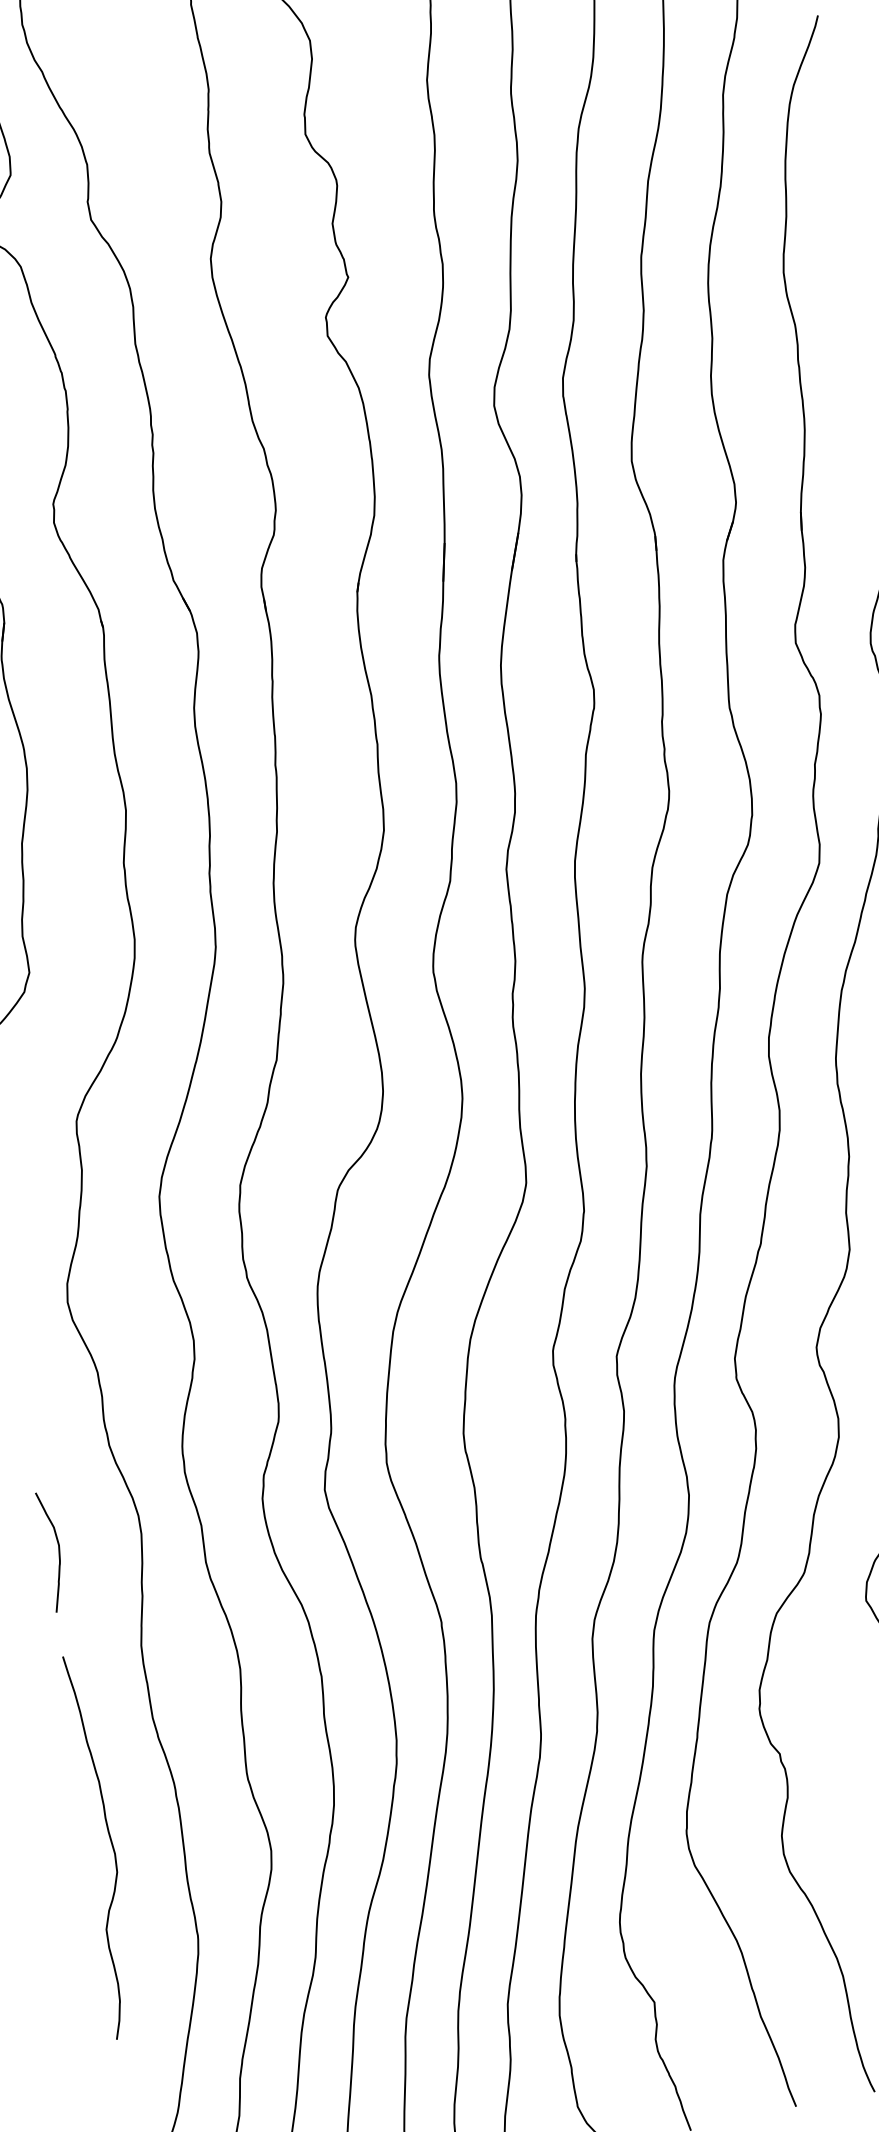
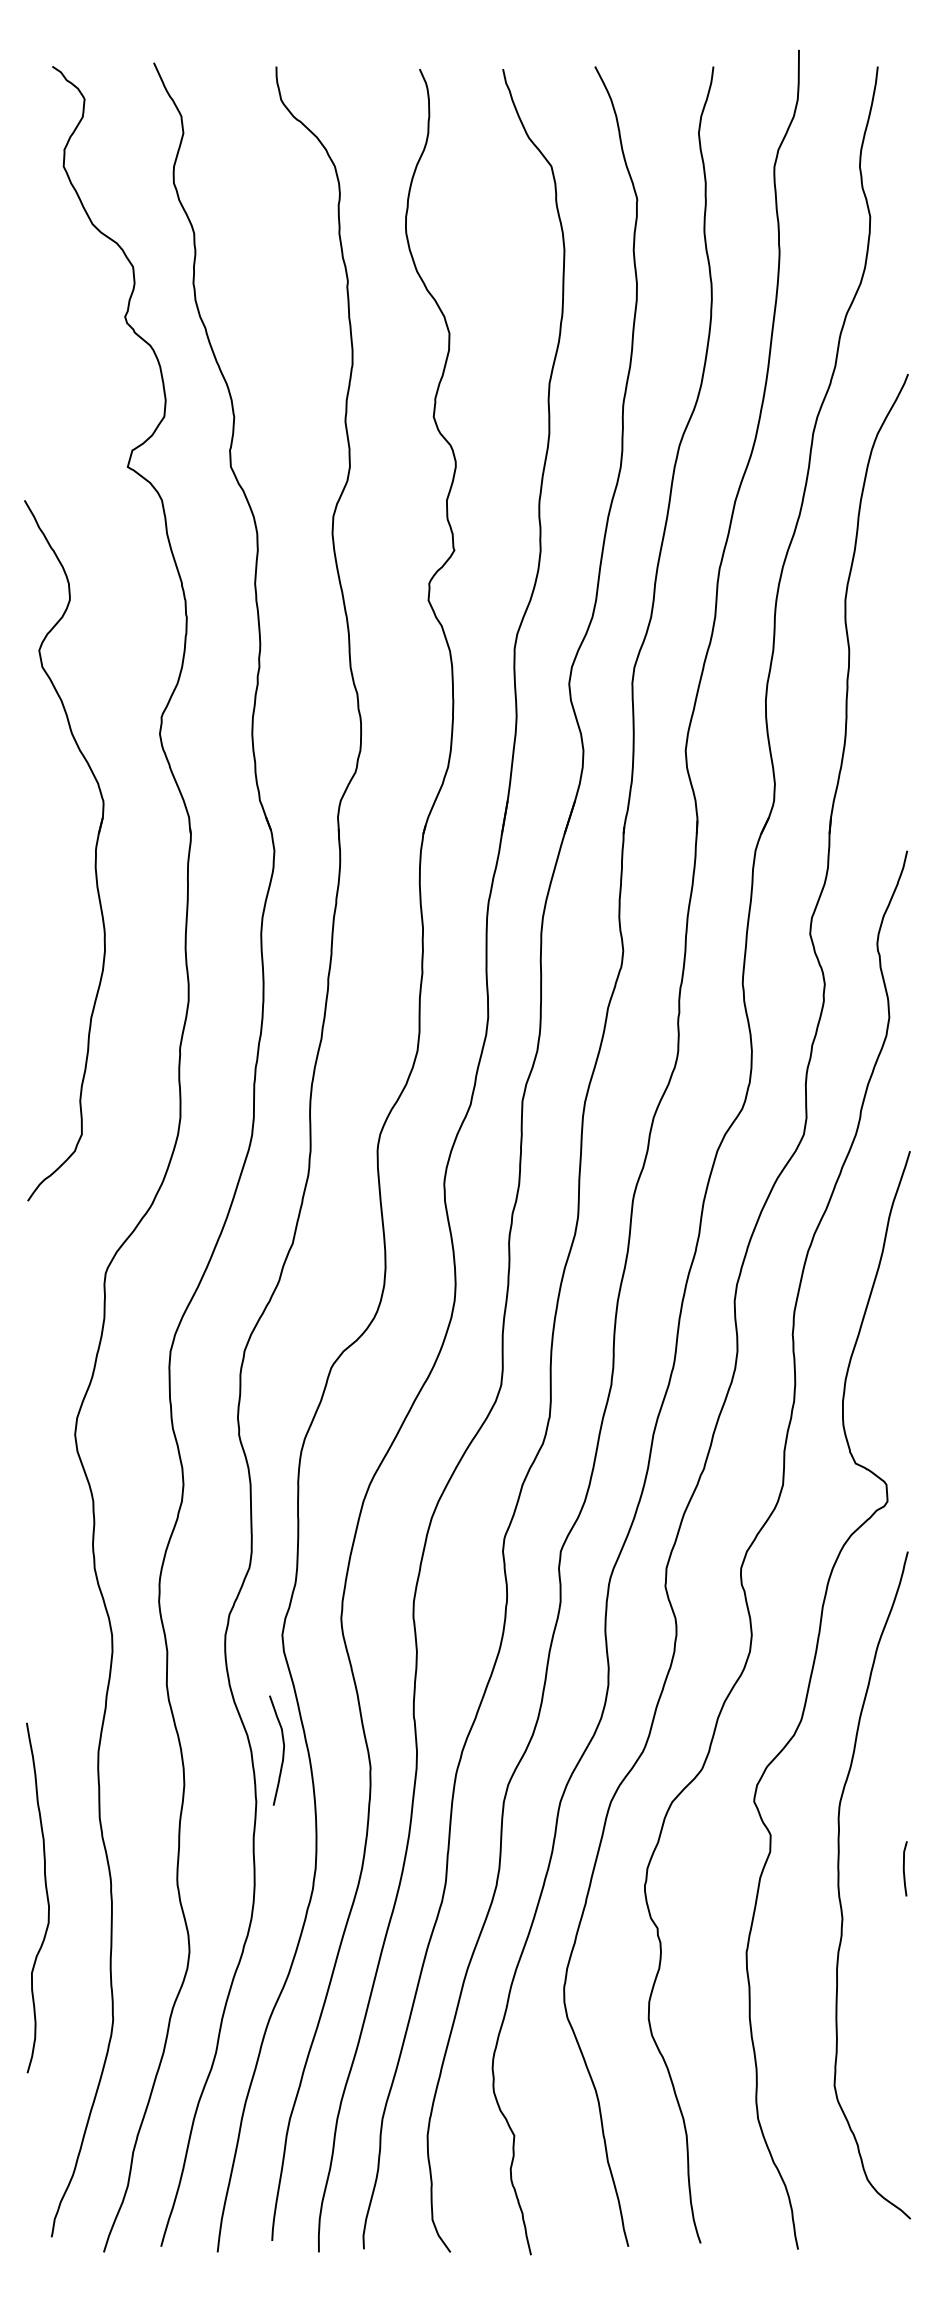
curve: (57, 1550) -> (282, 1750), moved
curve: (110, 1844) -> (46, 1897), moved

